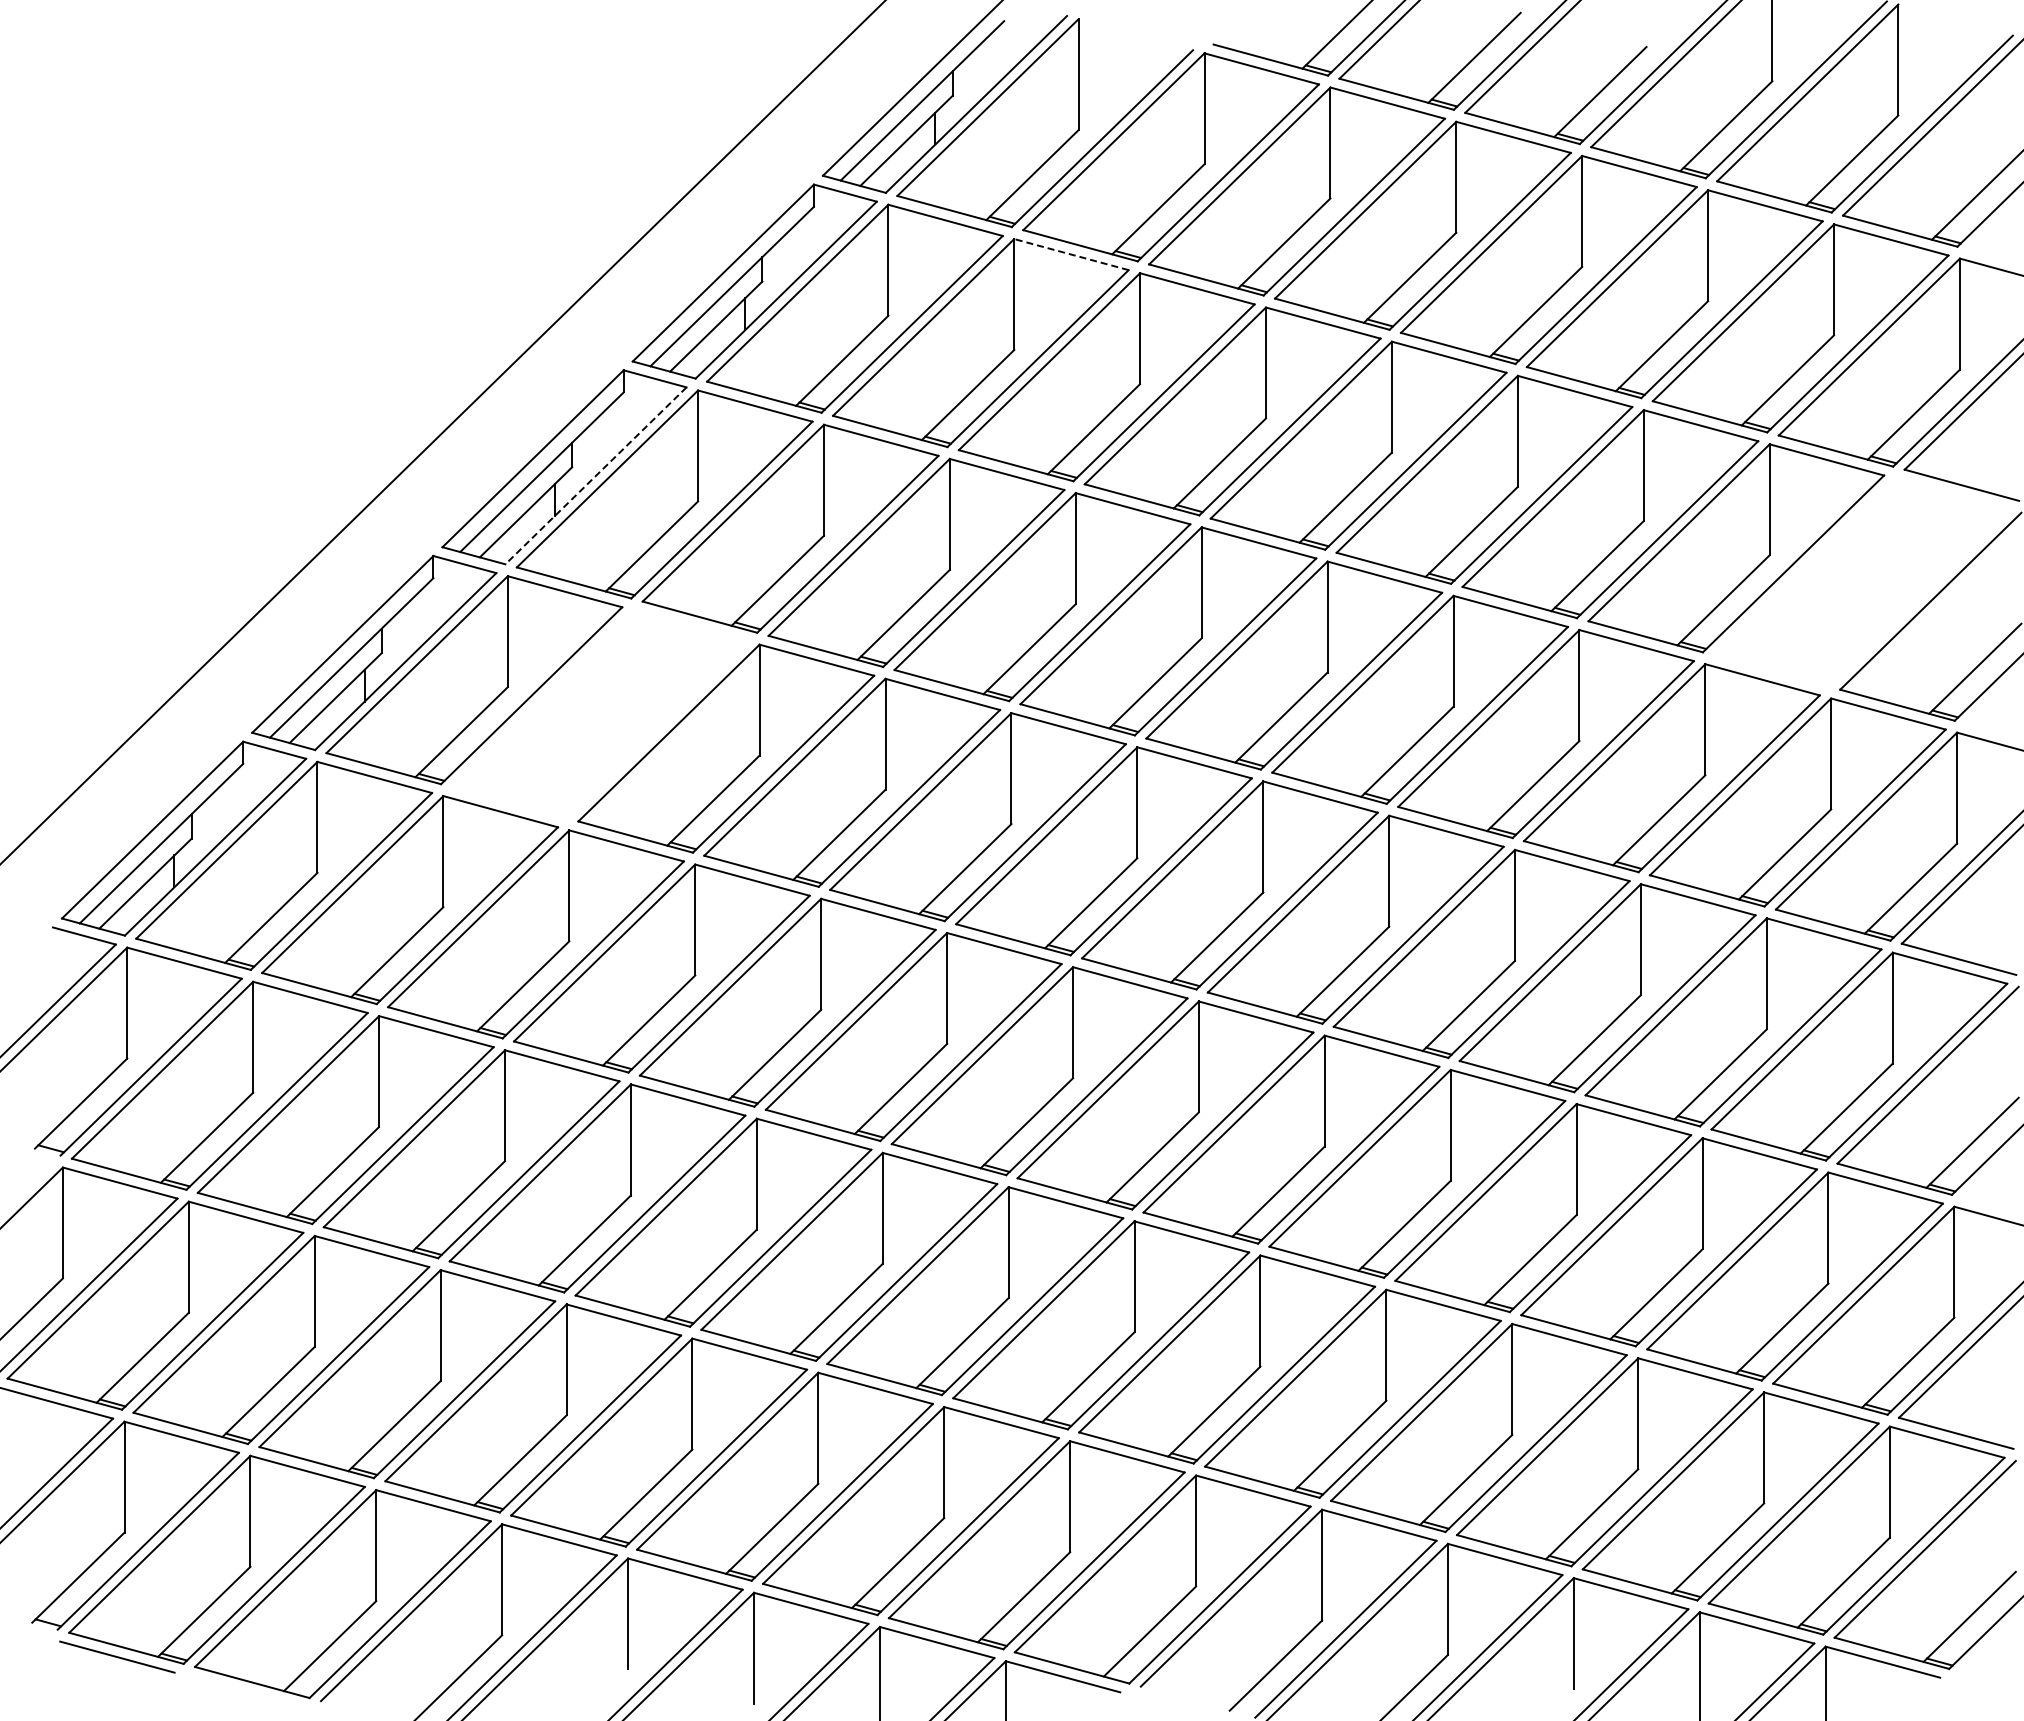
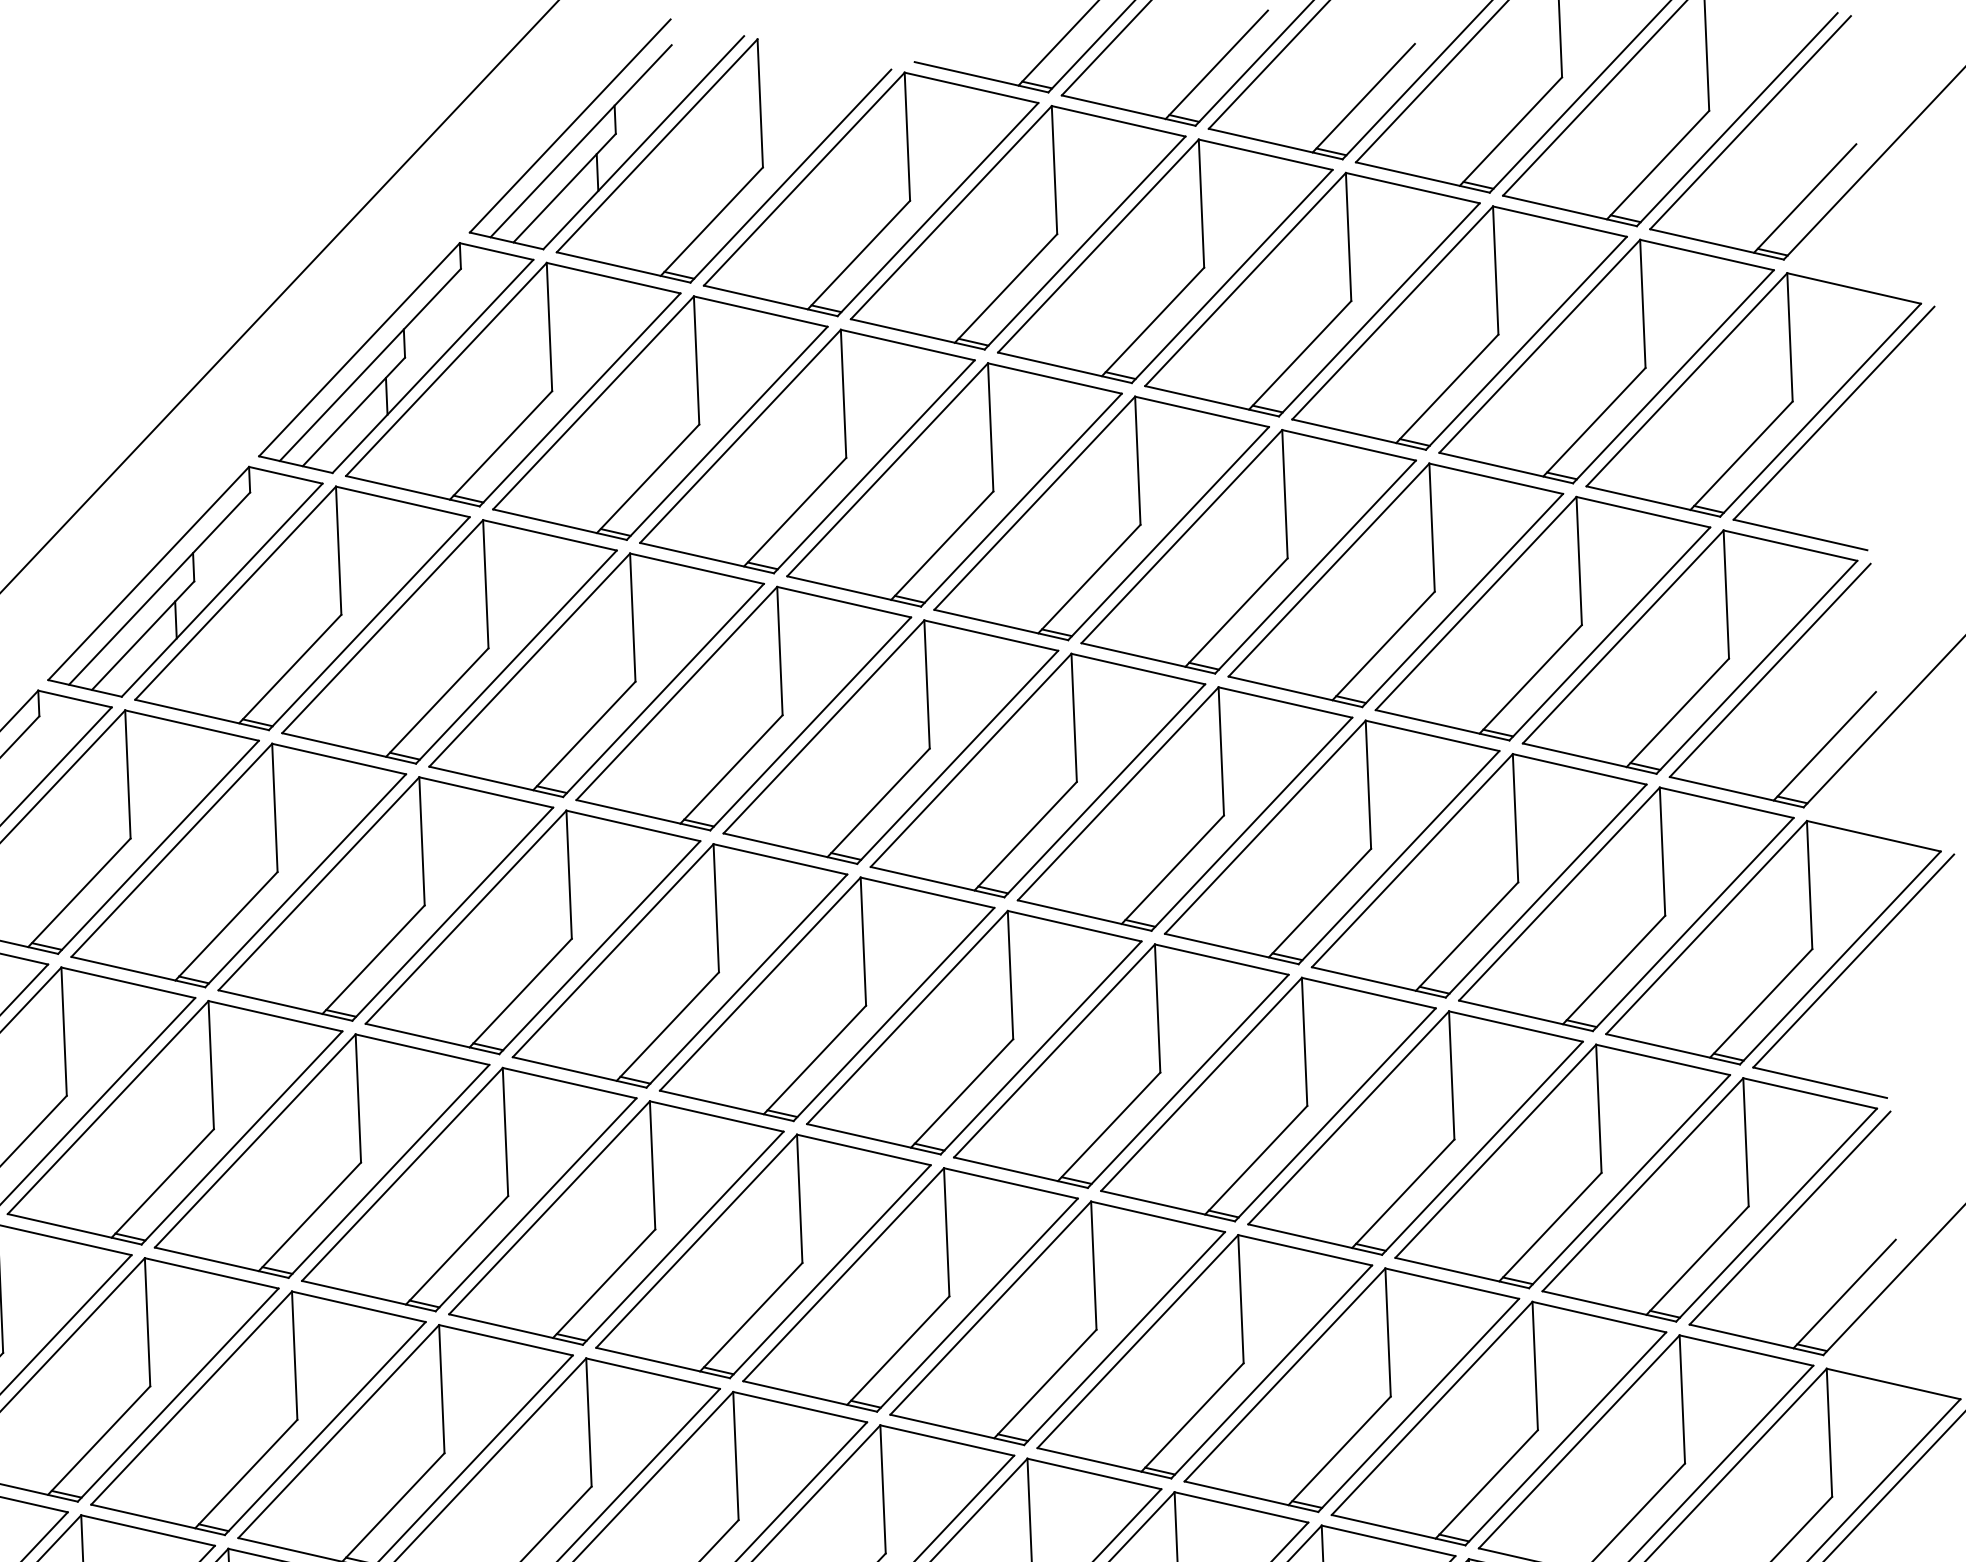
line: (1071, 254) -> (760, 311), dashed -> solid
line: (596, 475) -> (222, 589), dashed -> solid
part: (1862, 582) -> (1690, 652), added
part: (600, 714) -> (238, 865), added

